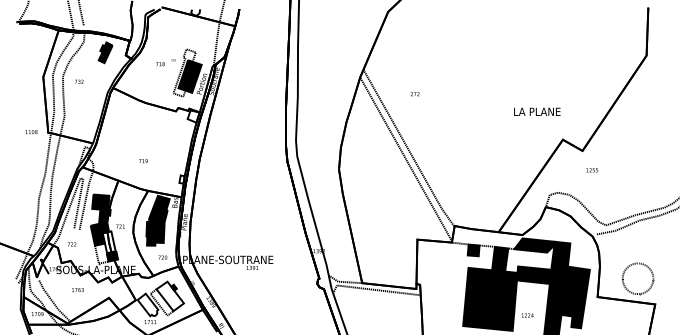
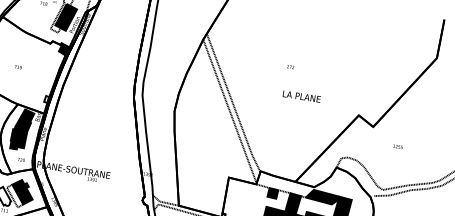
text: (415, 94) -> (290, 67), moved
text: (537, 111) -> (302, 96), moved
fill: (193, 116) -> (63, 50), added
text: (143, 161) -> (18, 67), moved
text: (592, 170) -> (398, 146), moved
fill: (169, 296) -> (21, 192), added

